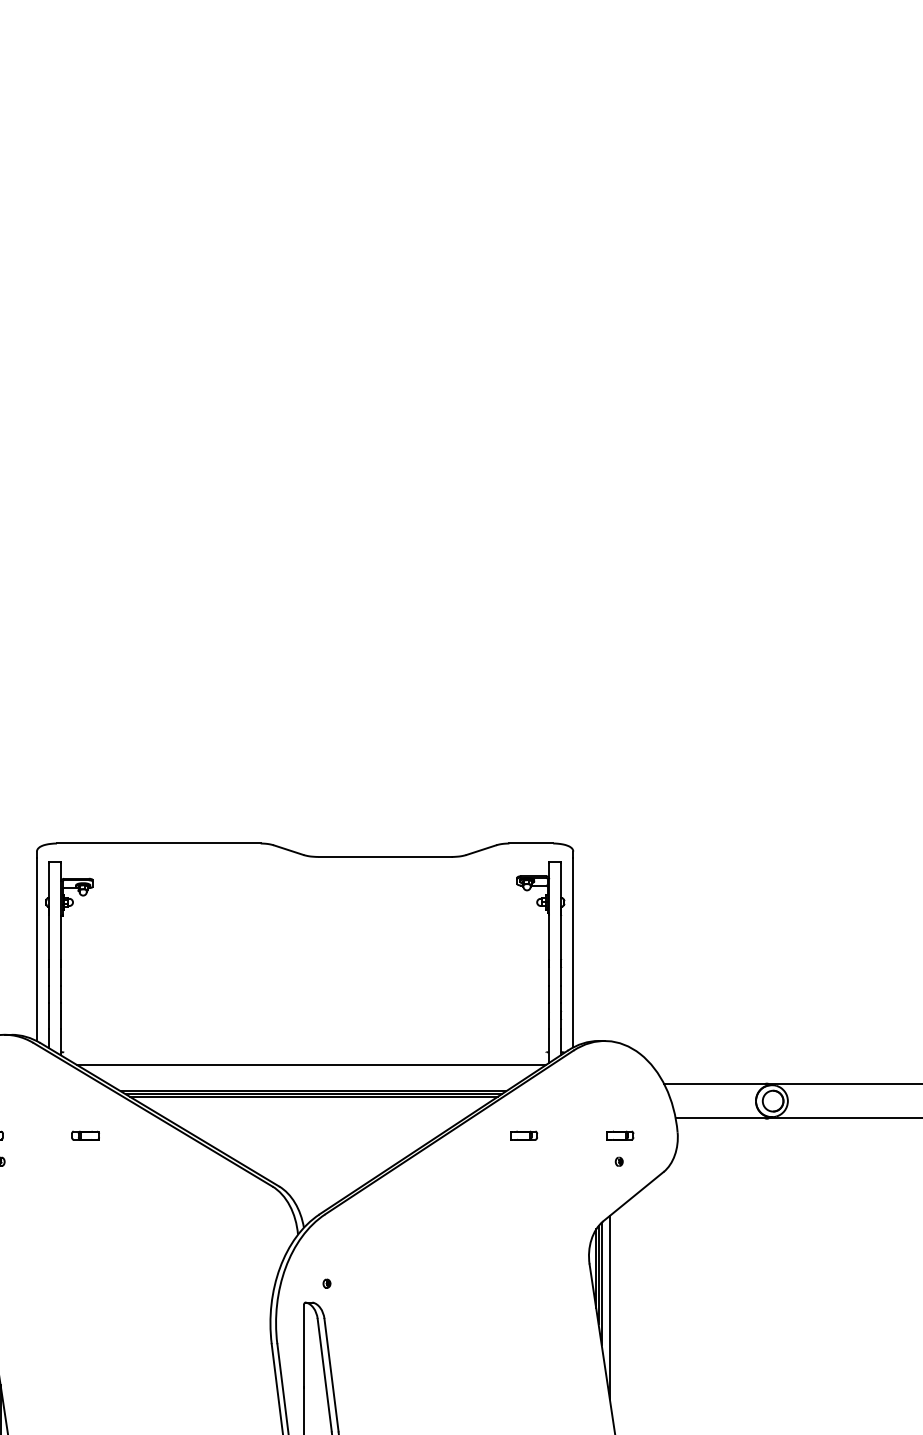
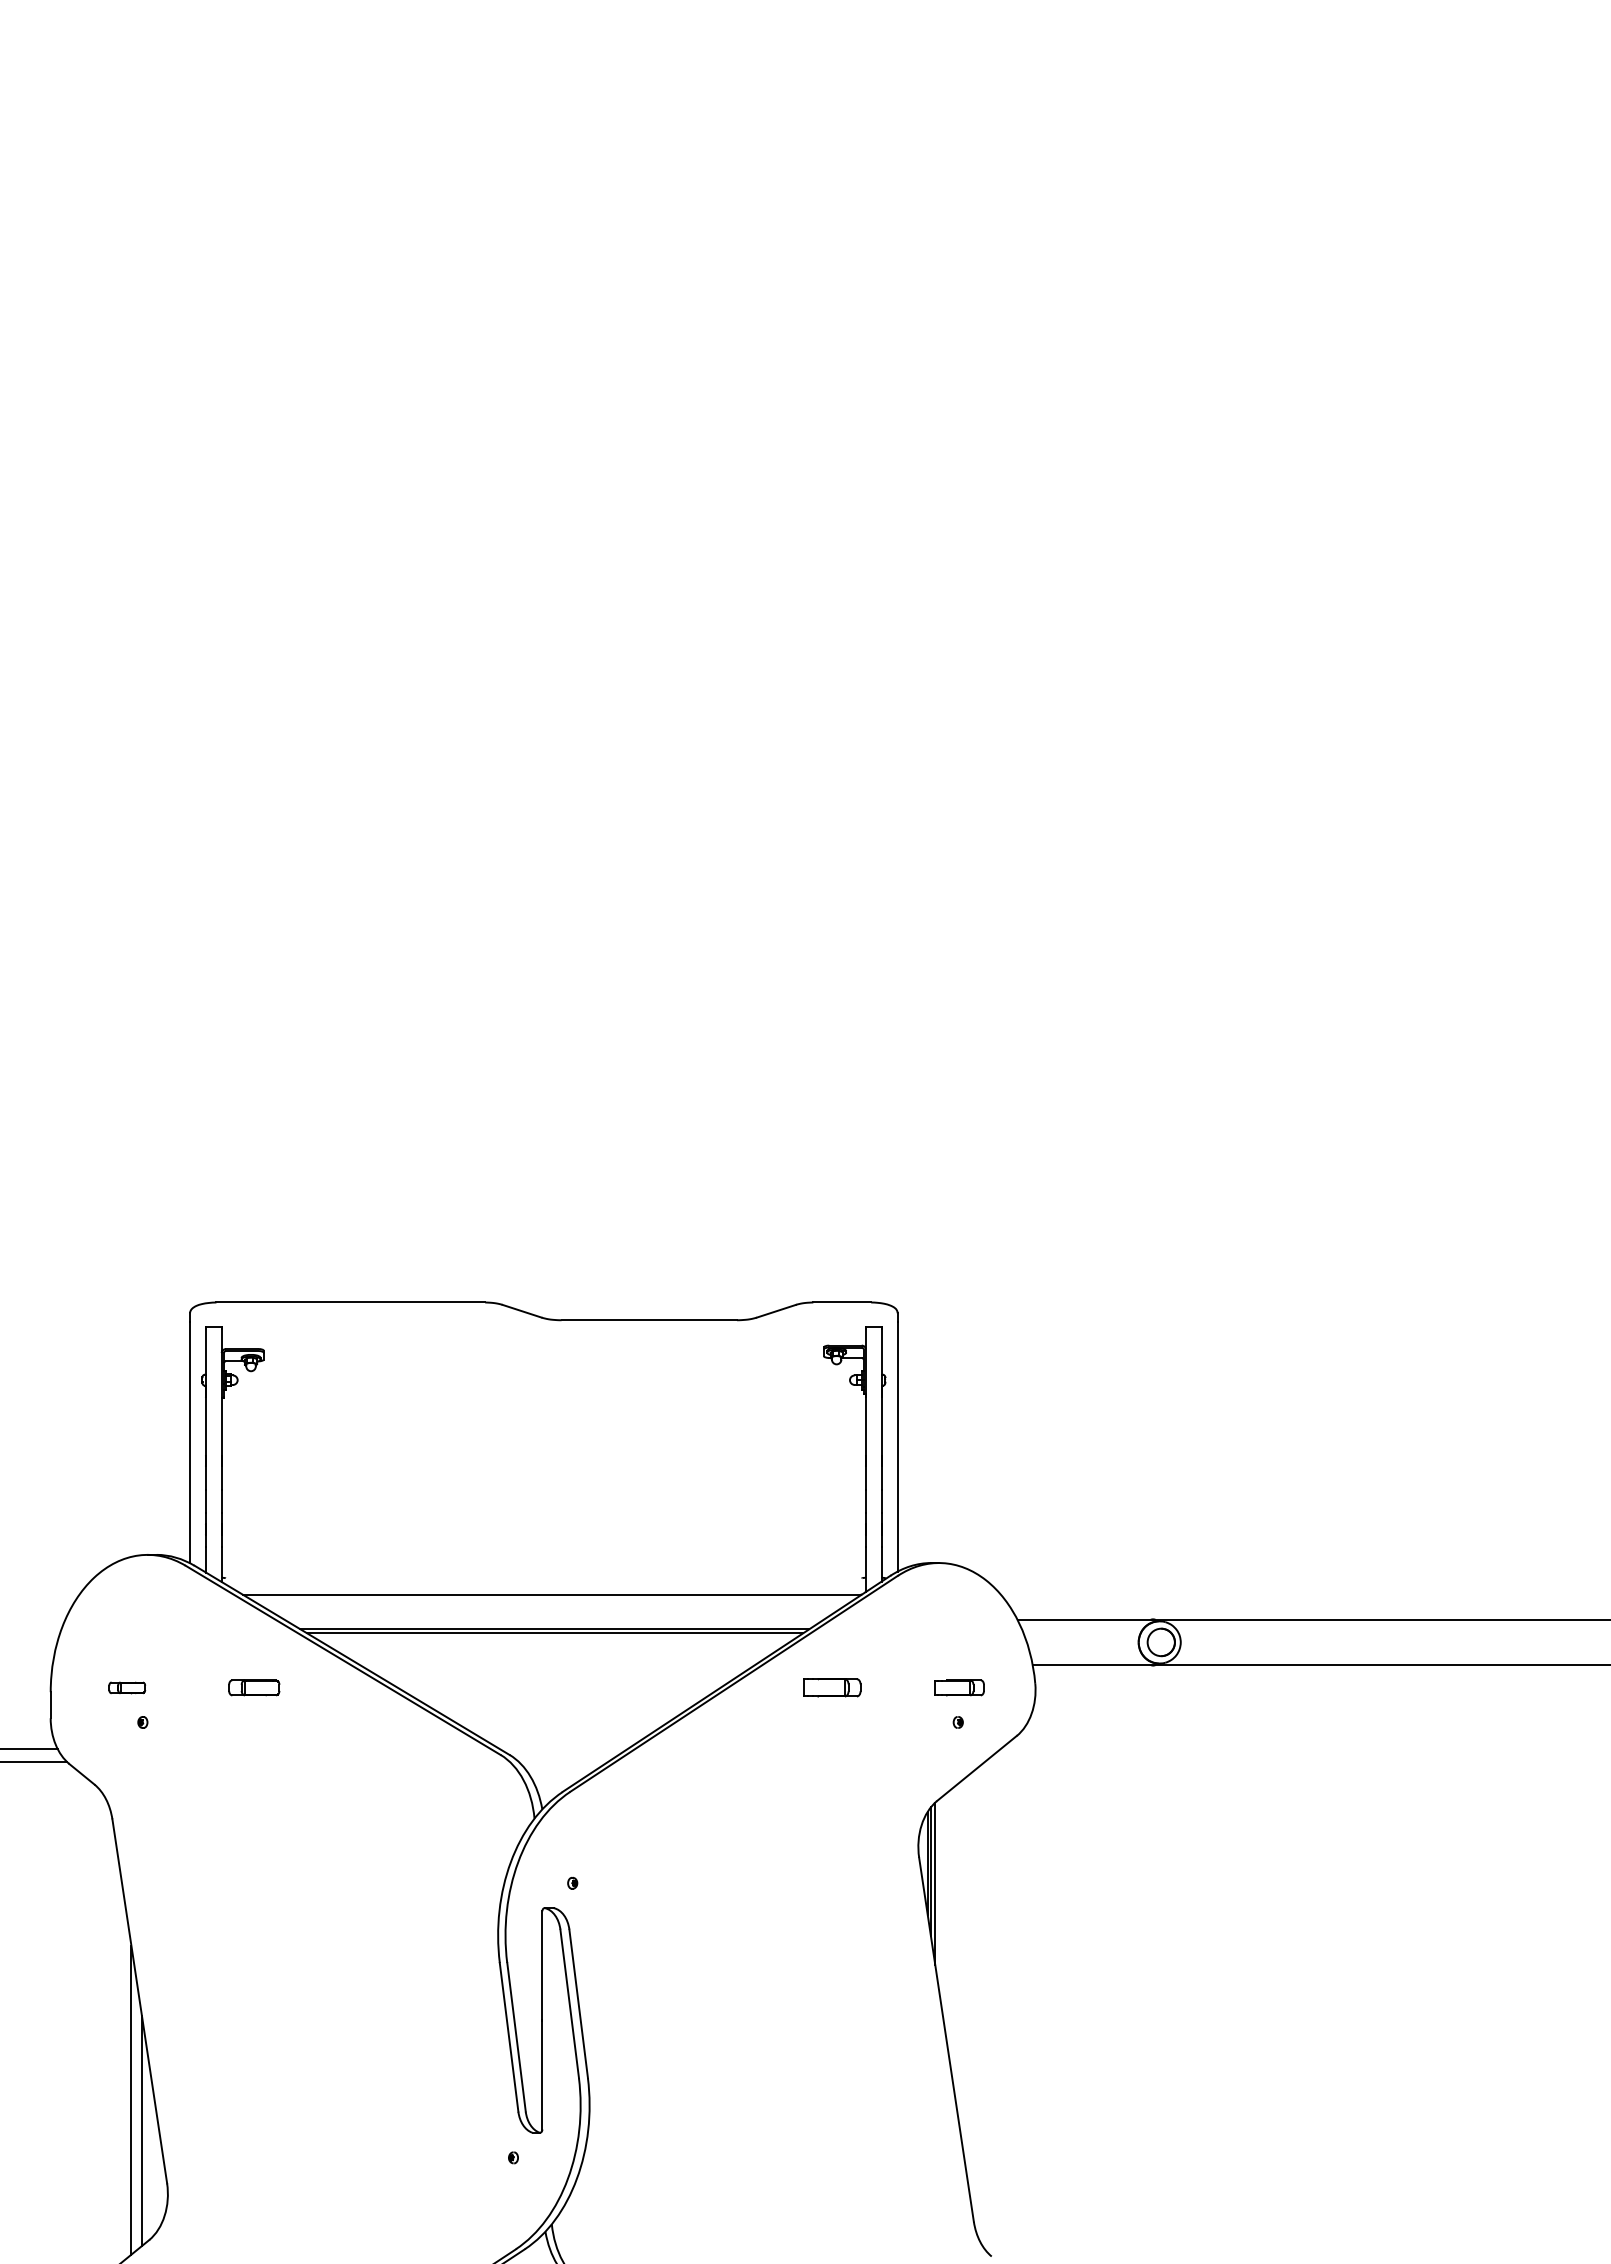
line: (313, 1096) -> (555, 1636), removed
part: (85, 1135) -> (253, 1687), size x1.4
part: (523, 1135) -> (832, 1687), size x1.6
part: (620, 1135) -> (959, 1687), size x1.4
line: (609, 1306) -> (945, 1913), removed

